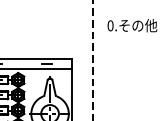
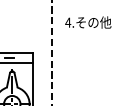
text: (110, 25) -> (68, 22), 0. -> 4.

